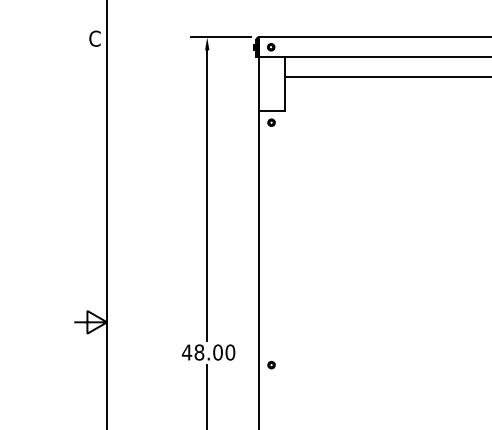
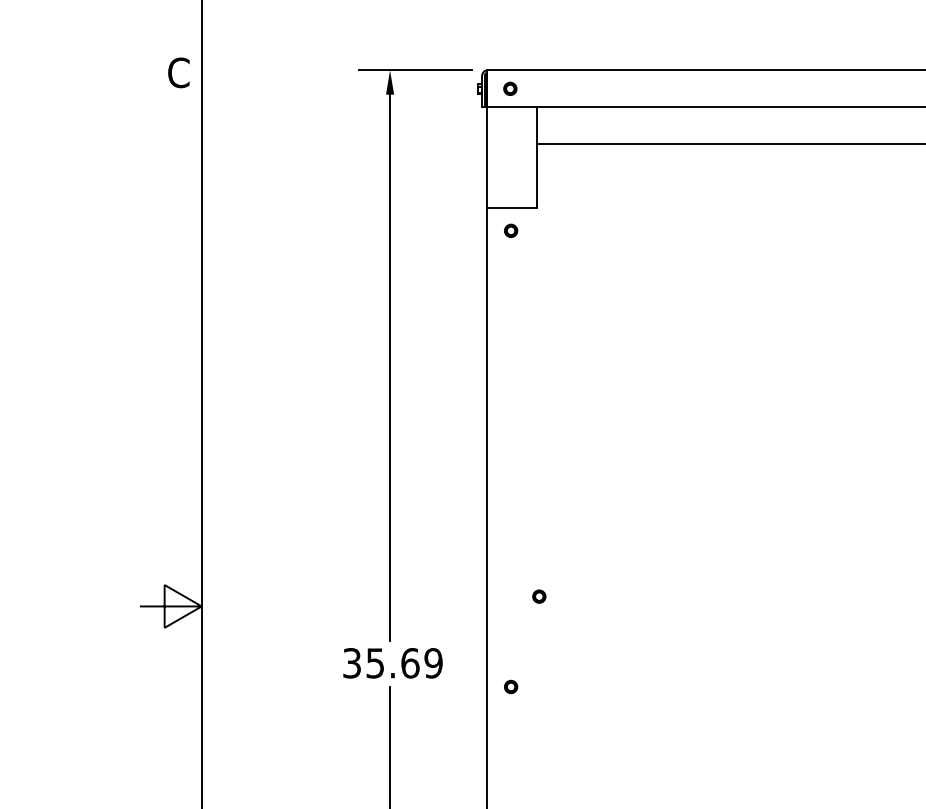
part: (286, 316) -> (539, 595), added
text: (208, 352) -> (392, 663), 48.00 -> 35.69

